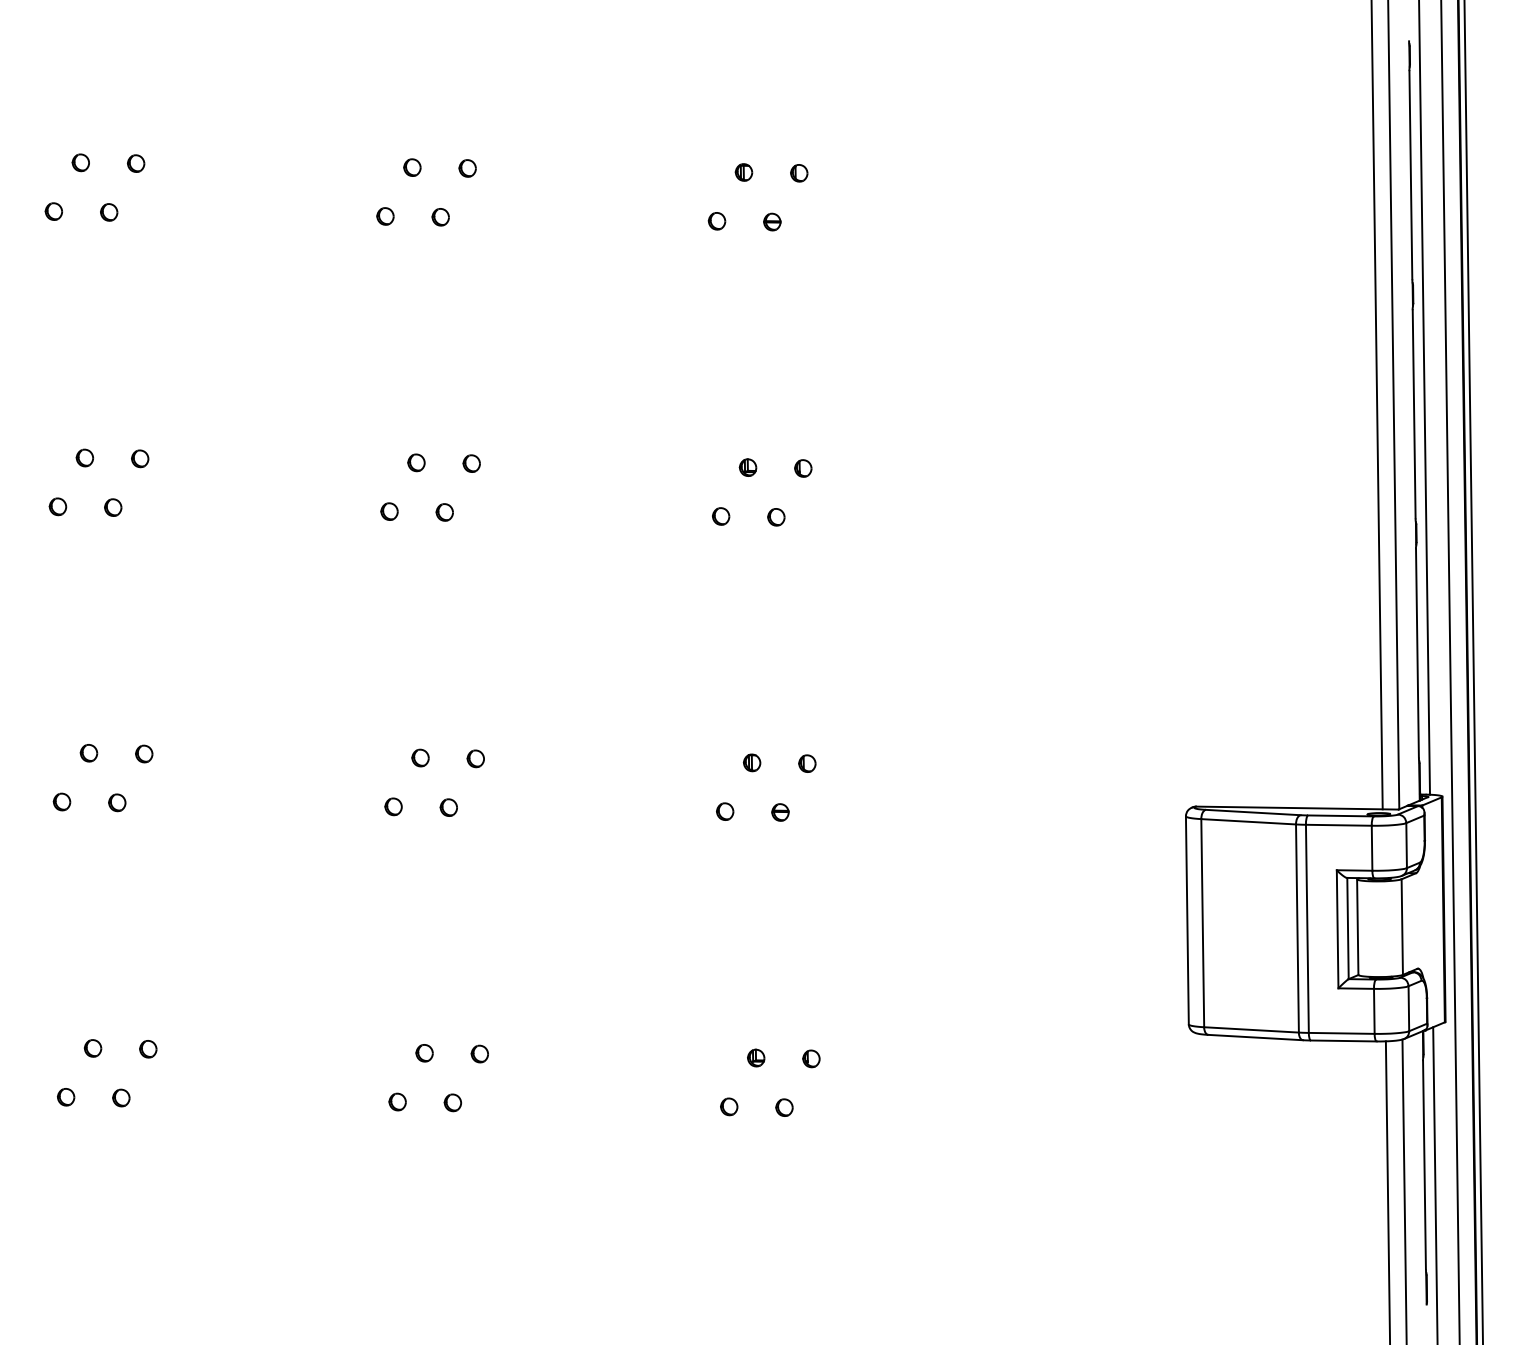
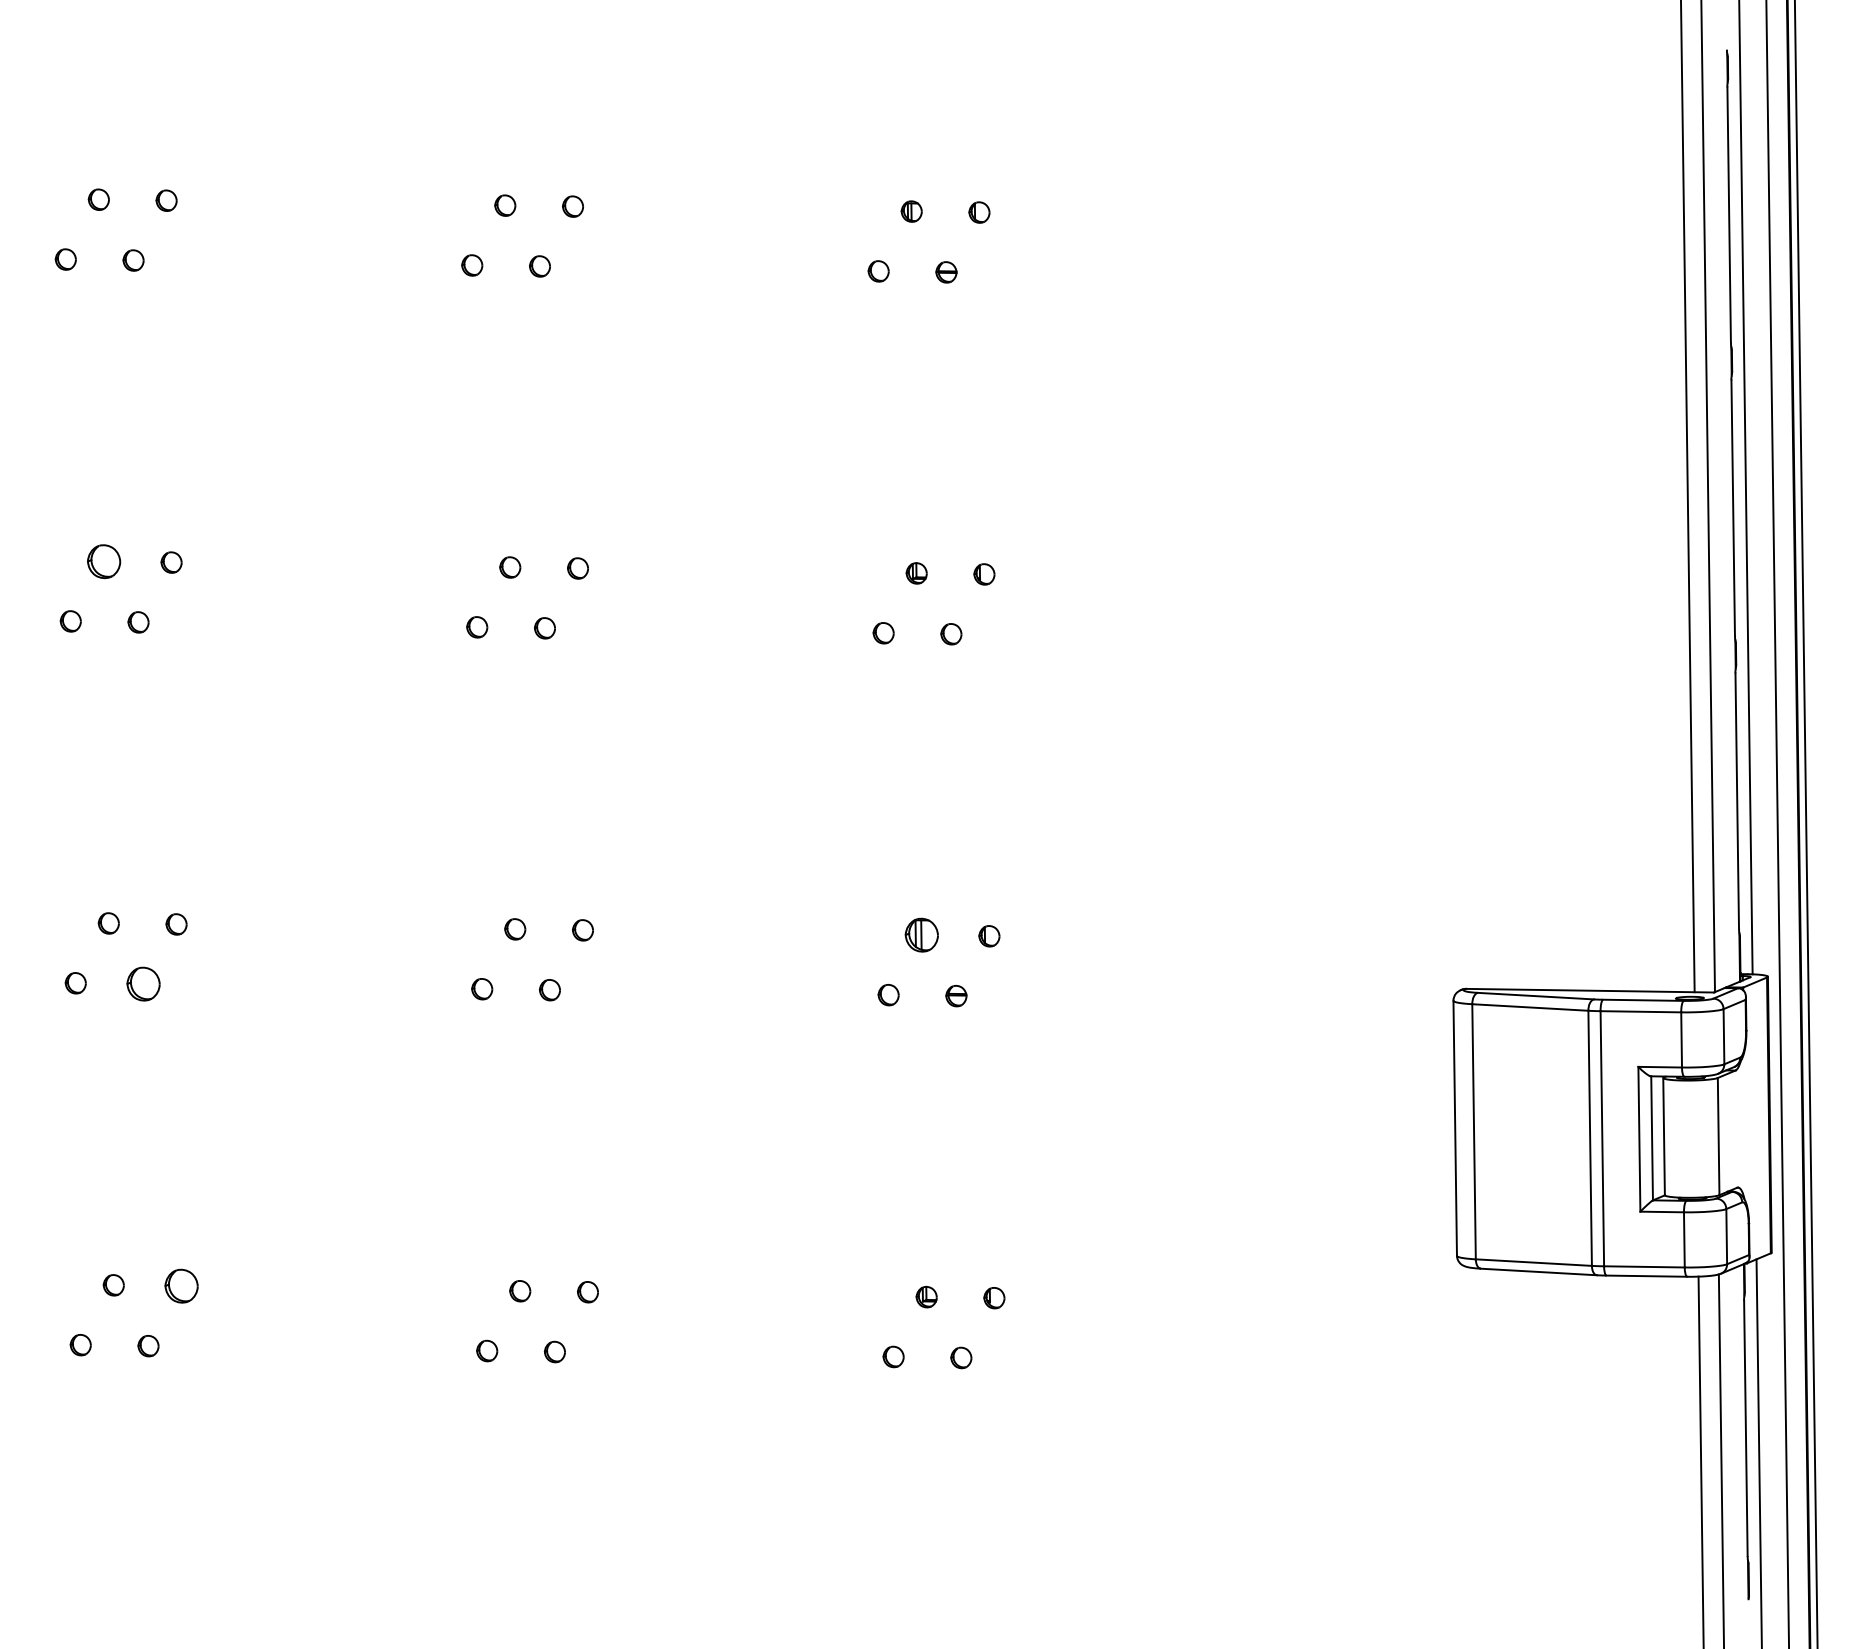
part: (84, 457) -> (103, 561), size x1.6
part: (751, 763) -> (921, 935), size x1.6
part: (117, 803) -> (143, 984), size x1.6
part: (148, 1049) -> (181, 1286), size x1.6

